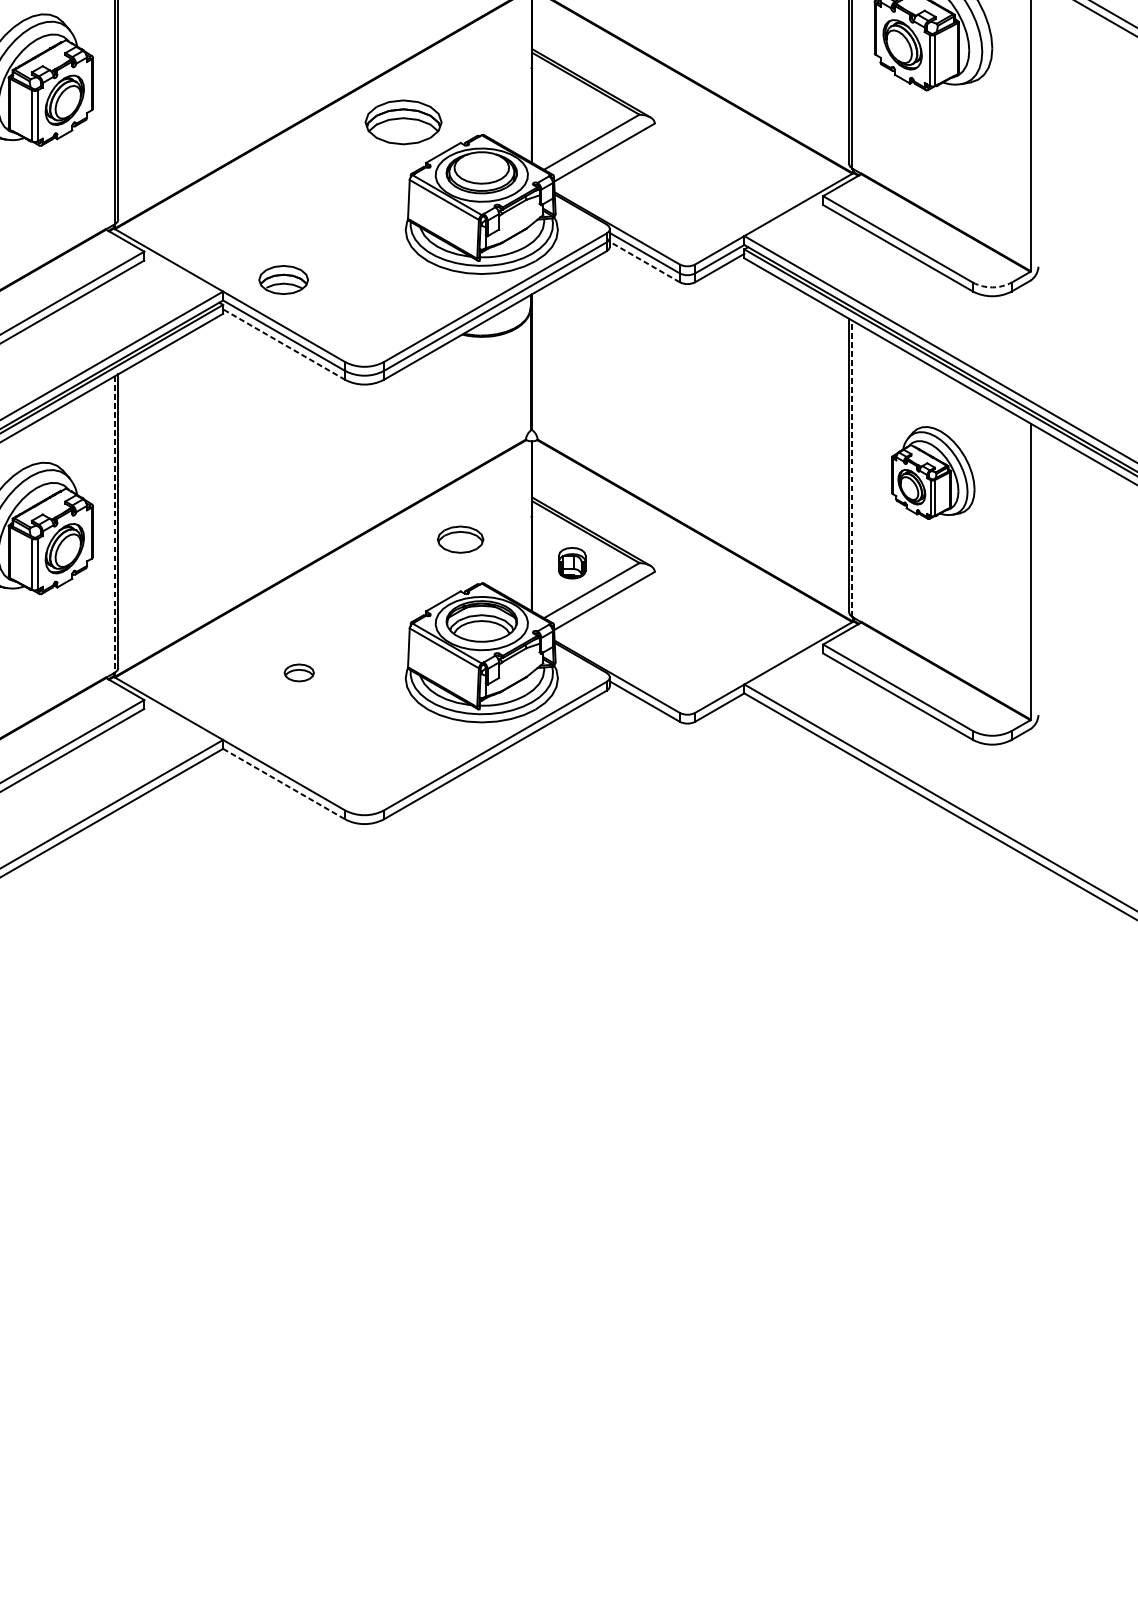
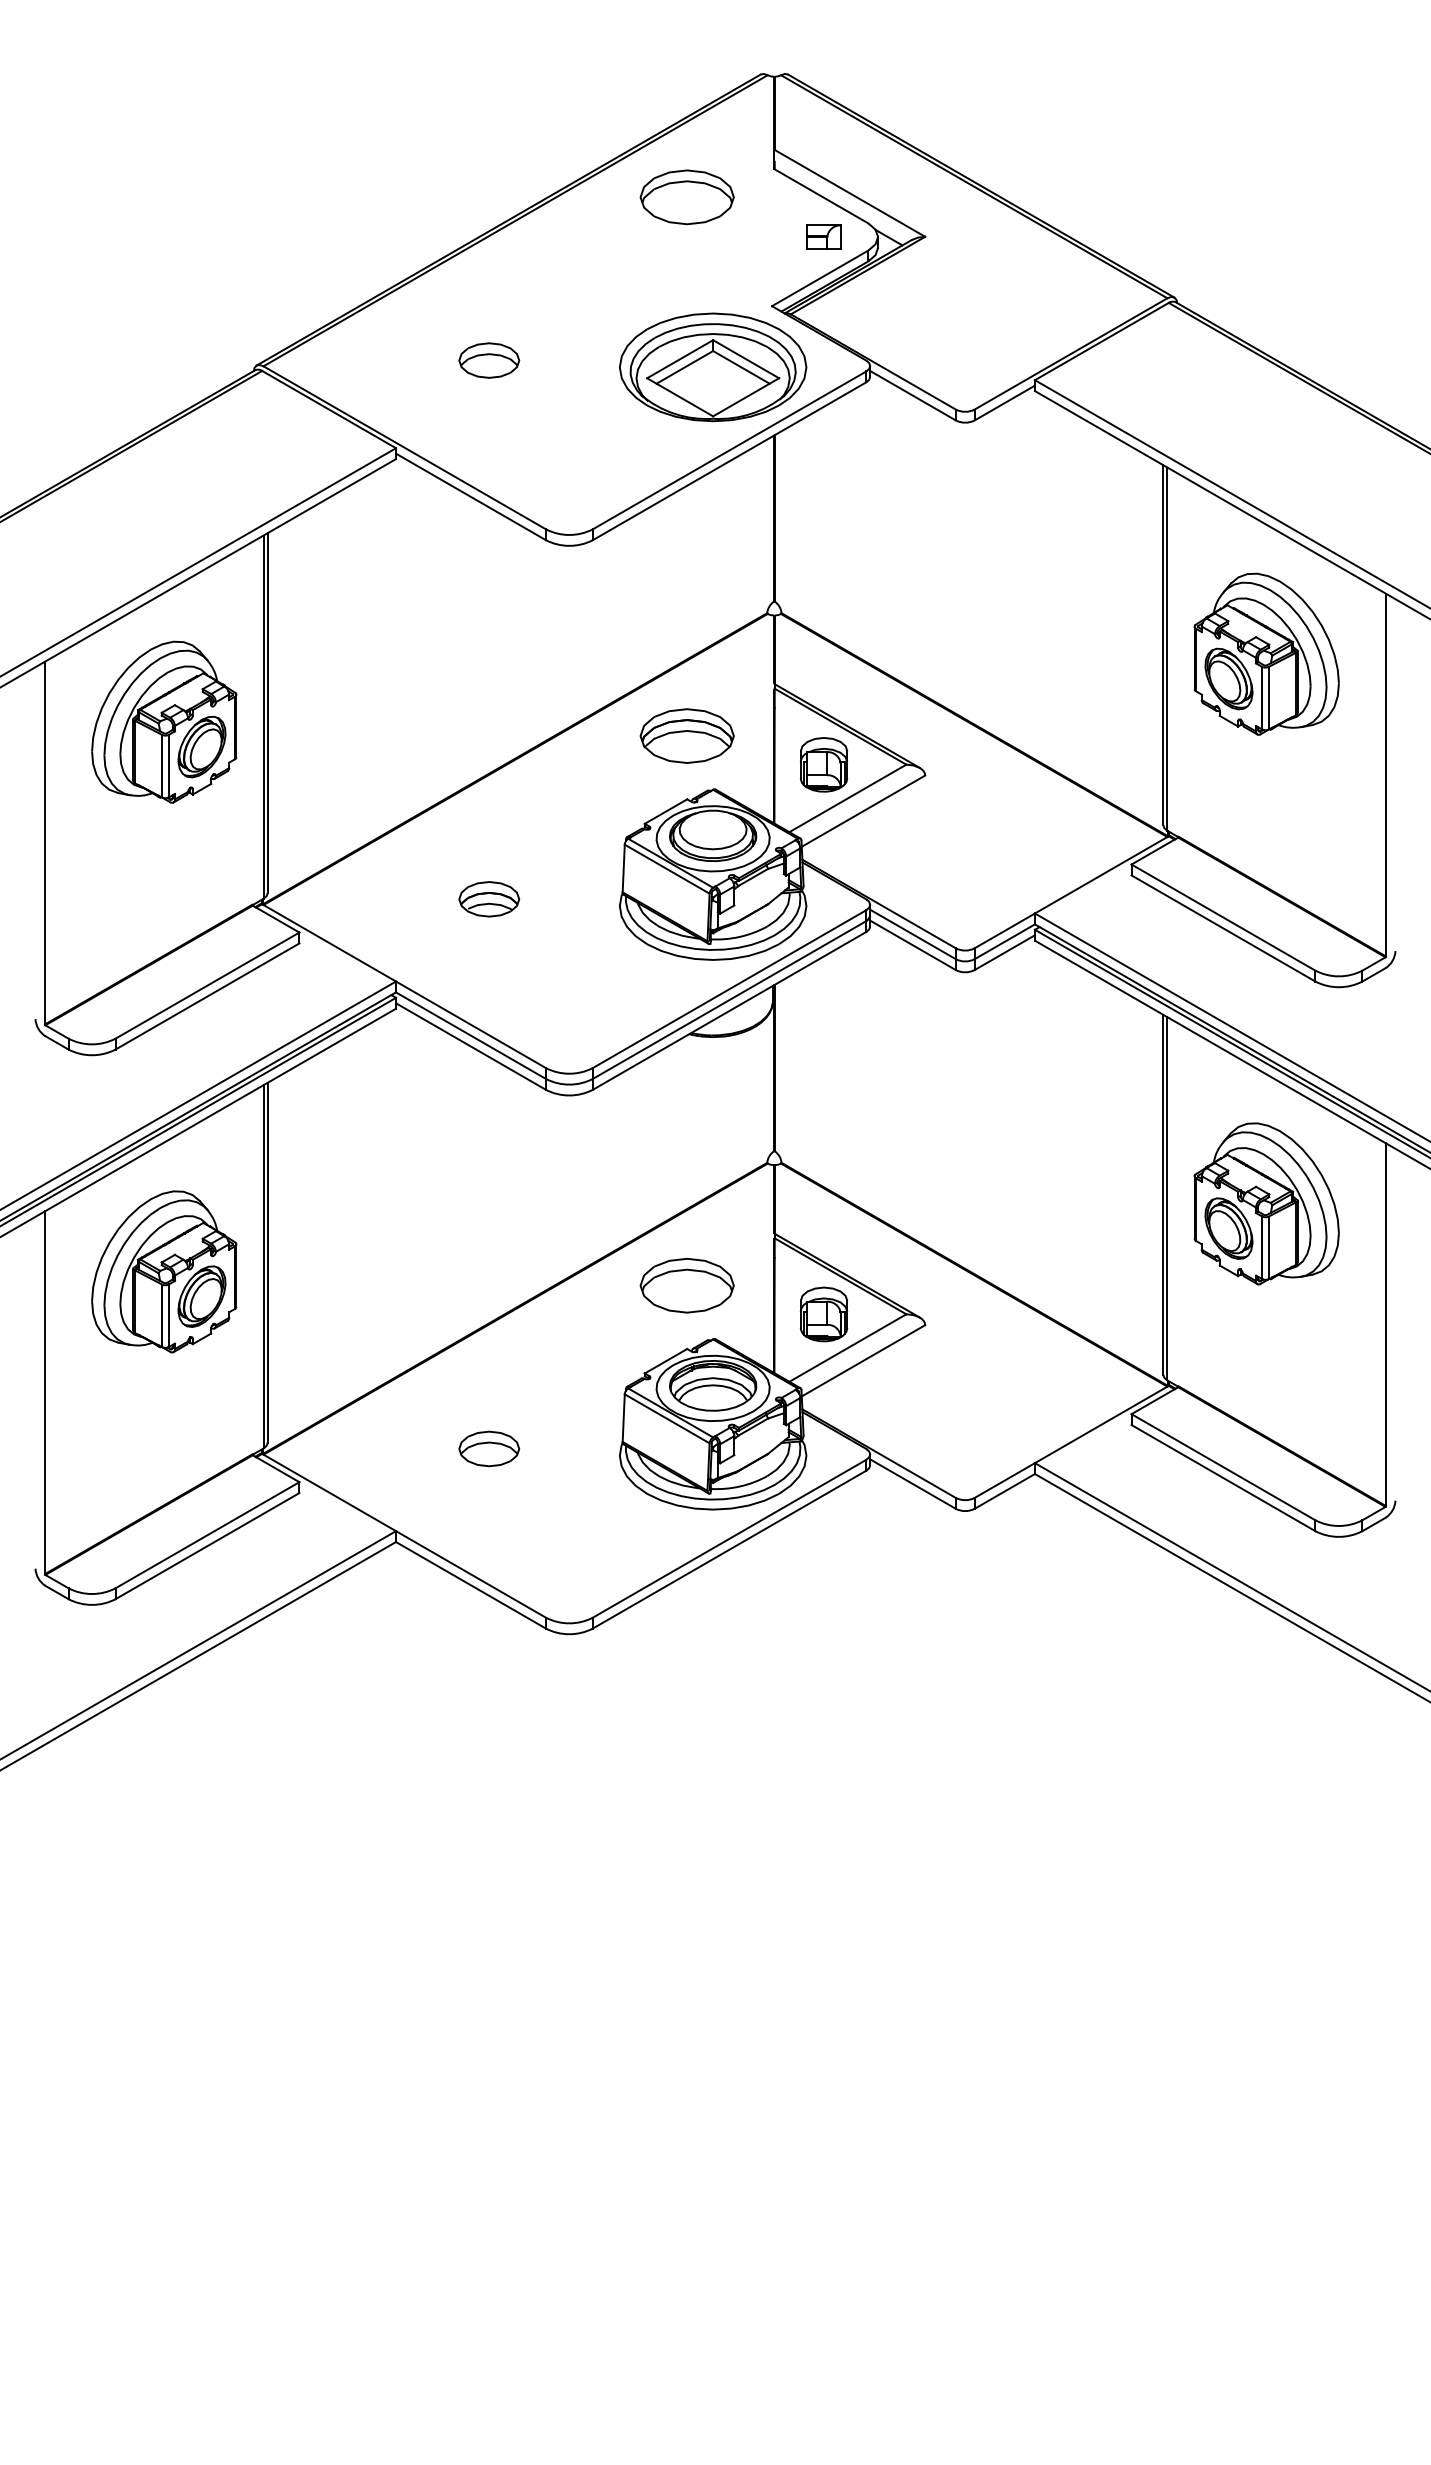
part: (571, 114) -> (823, 764), added
part: (402, 121) -> (686, 735), moved
line: (644, 262) -> (912, 945), dashed -> solid
part: (283, 280) -> (489, 899), moved
arc: (992, 287) -> (1338, 976), dashed -> solid
line: (283, 344) -> (470, 1046), dashed -> solid
line: (852, 468) -> (1167, 1198), dashed -> solid
part: (933, 472) -> (1266, 1203), size x1.43
line: (115, 524) -> (263, 1266), dashed -> solid
part: (460, 539) -> (686, 1285), size x1.67
part: (571, 563) -> (823, 1314), size x1.43
part: (299, 672) -> (489, 1448), size x1.67
line: (284, 784) -> (471, 1585), dashed -> solid

